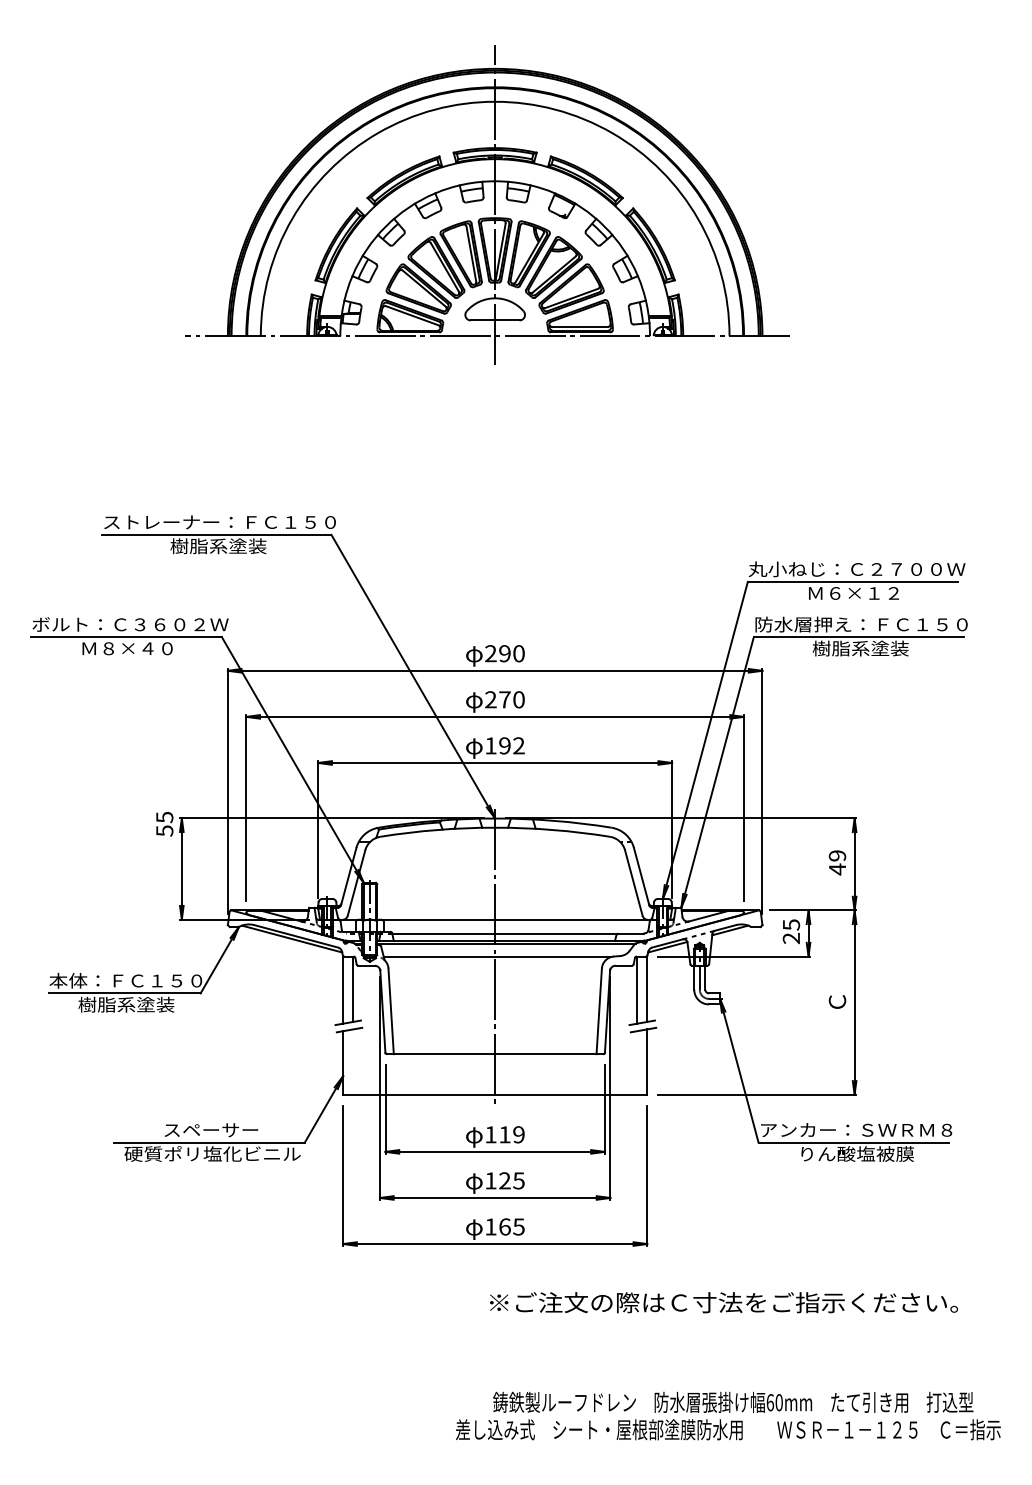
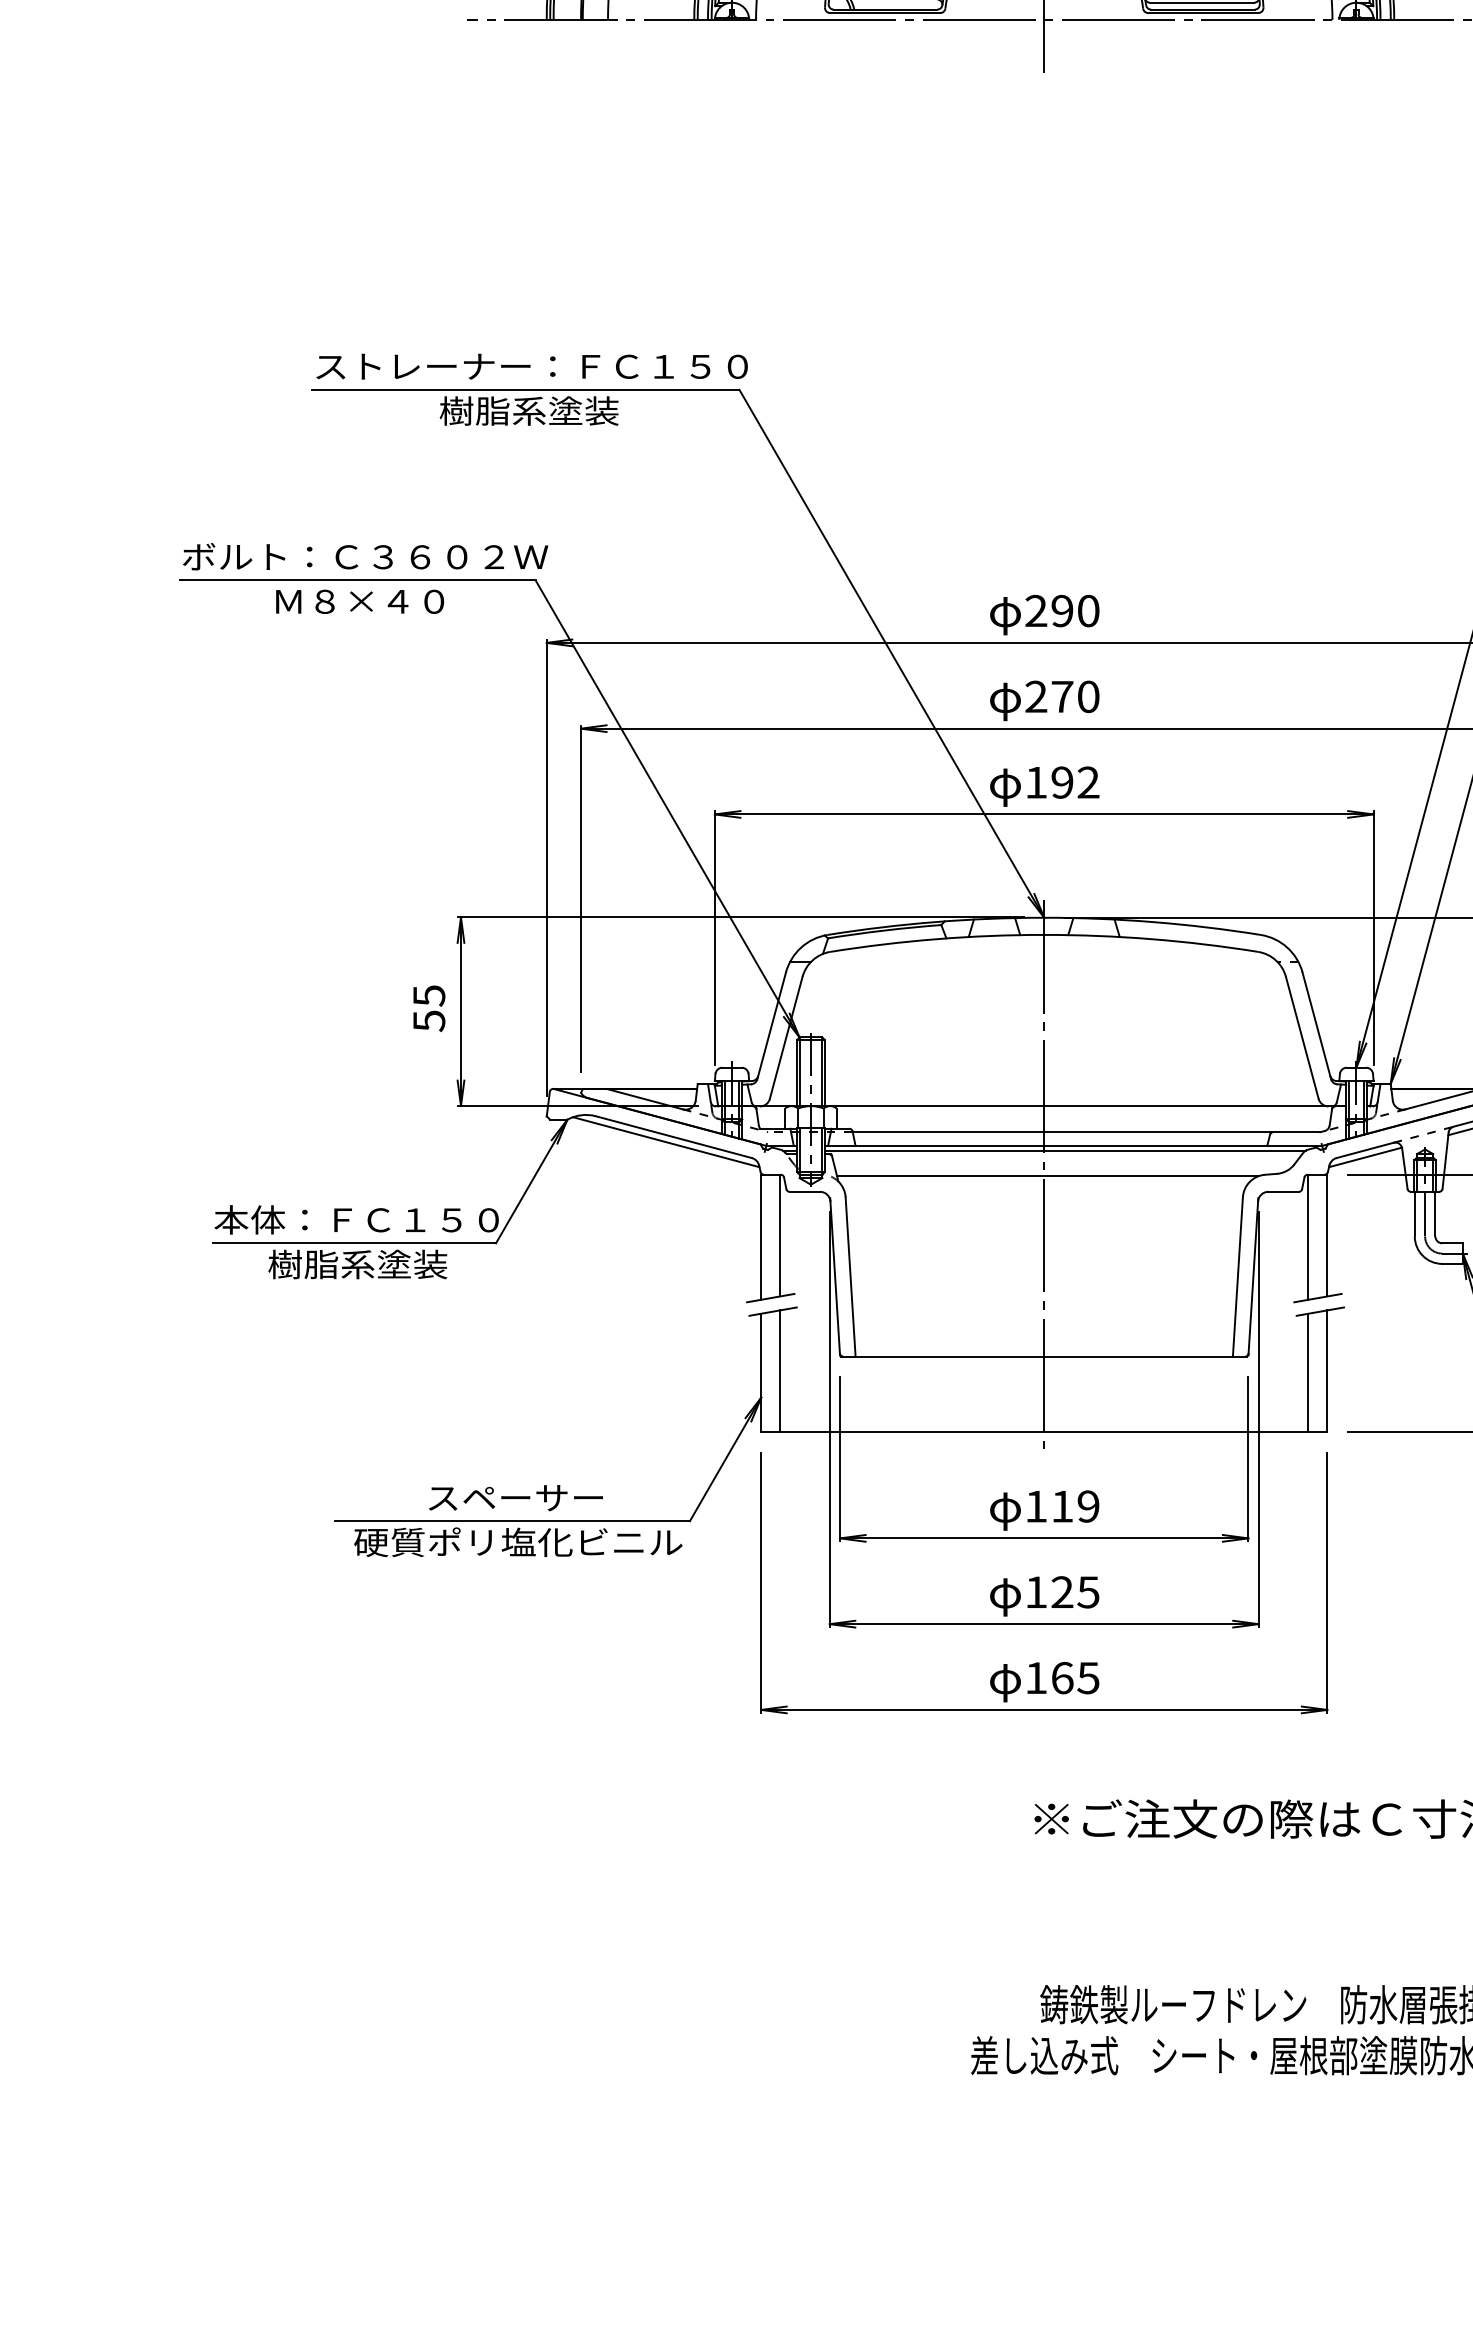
text: (164, 824) -> (428, 1009), moved
line: (353, 1061) -> (780, 1370), added
line: (637, 1062) -> (1309, 1371), added

